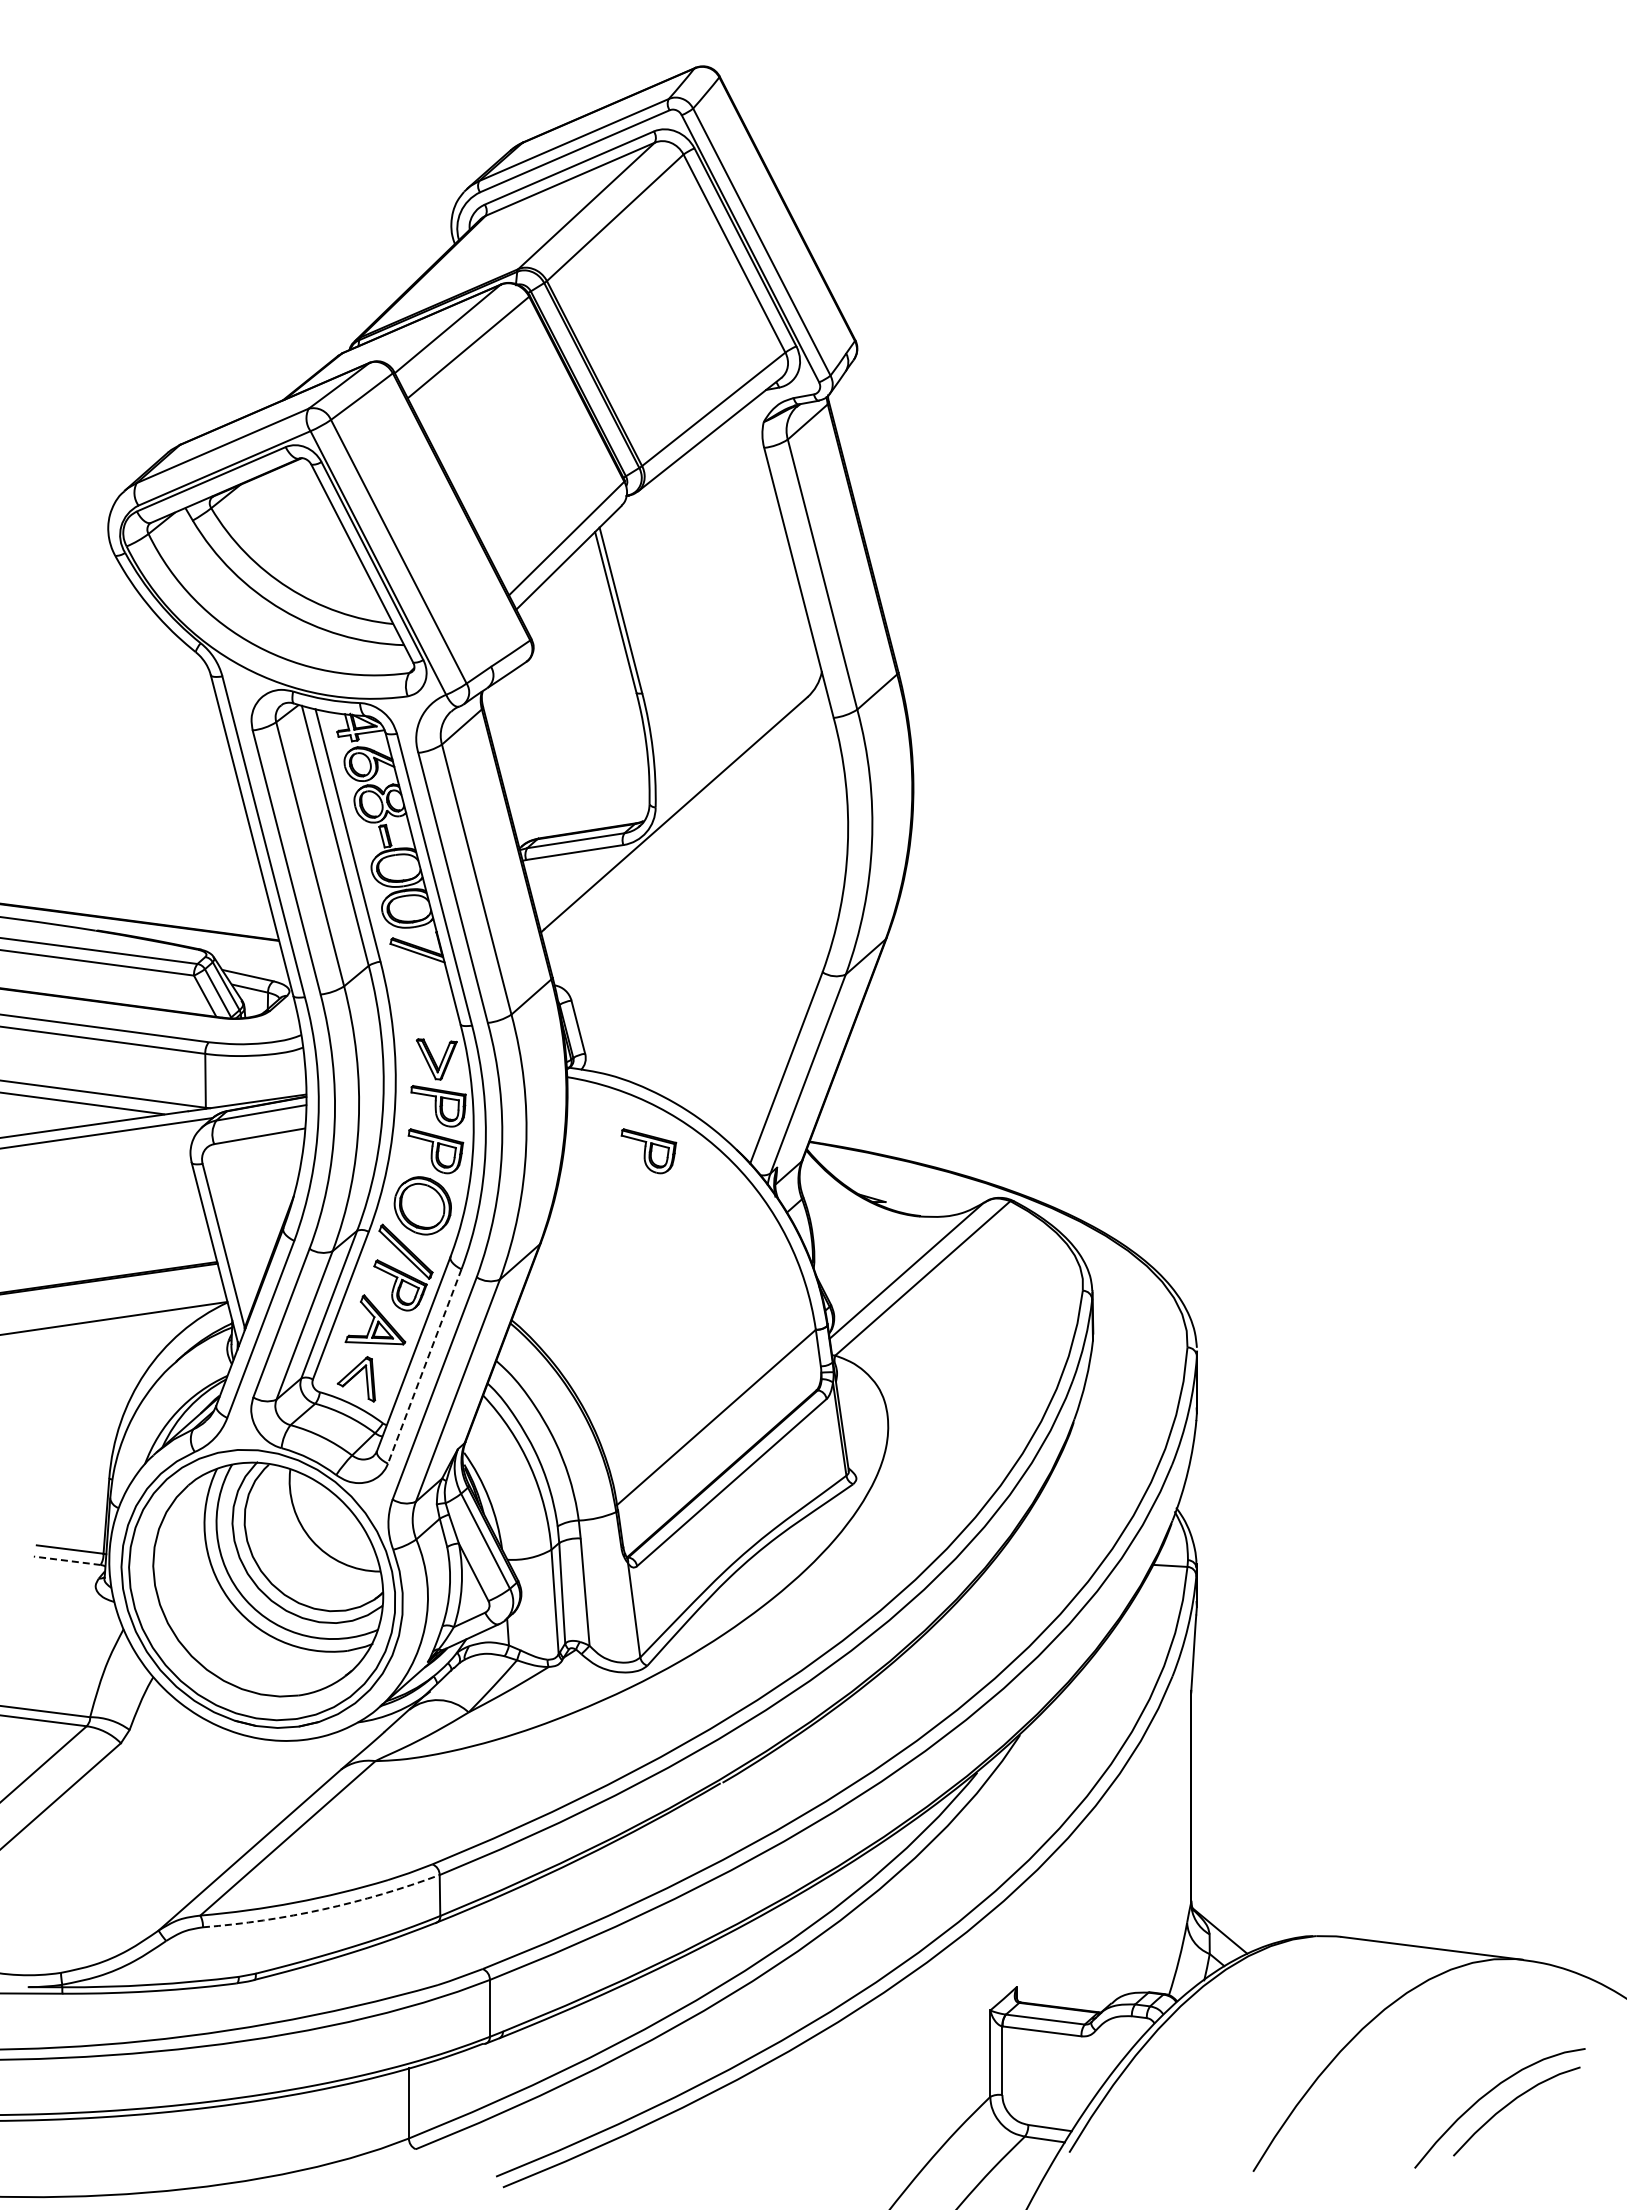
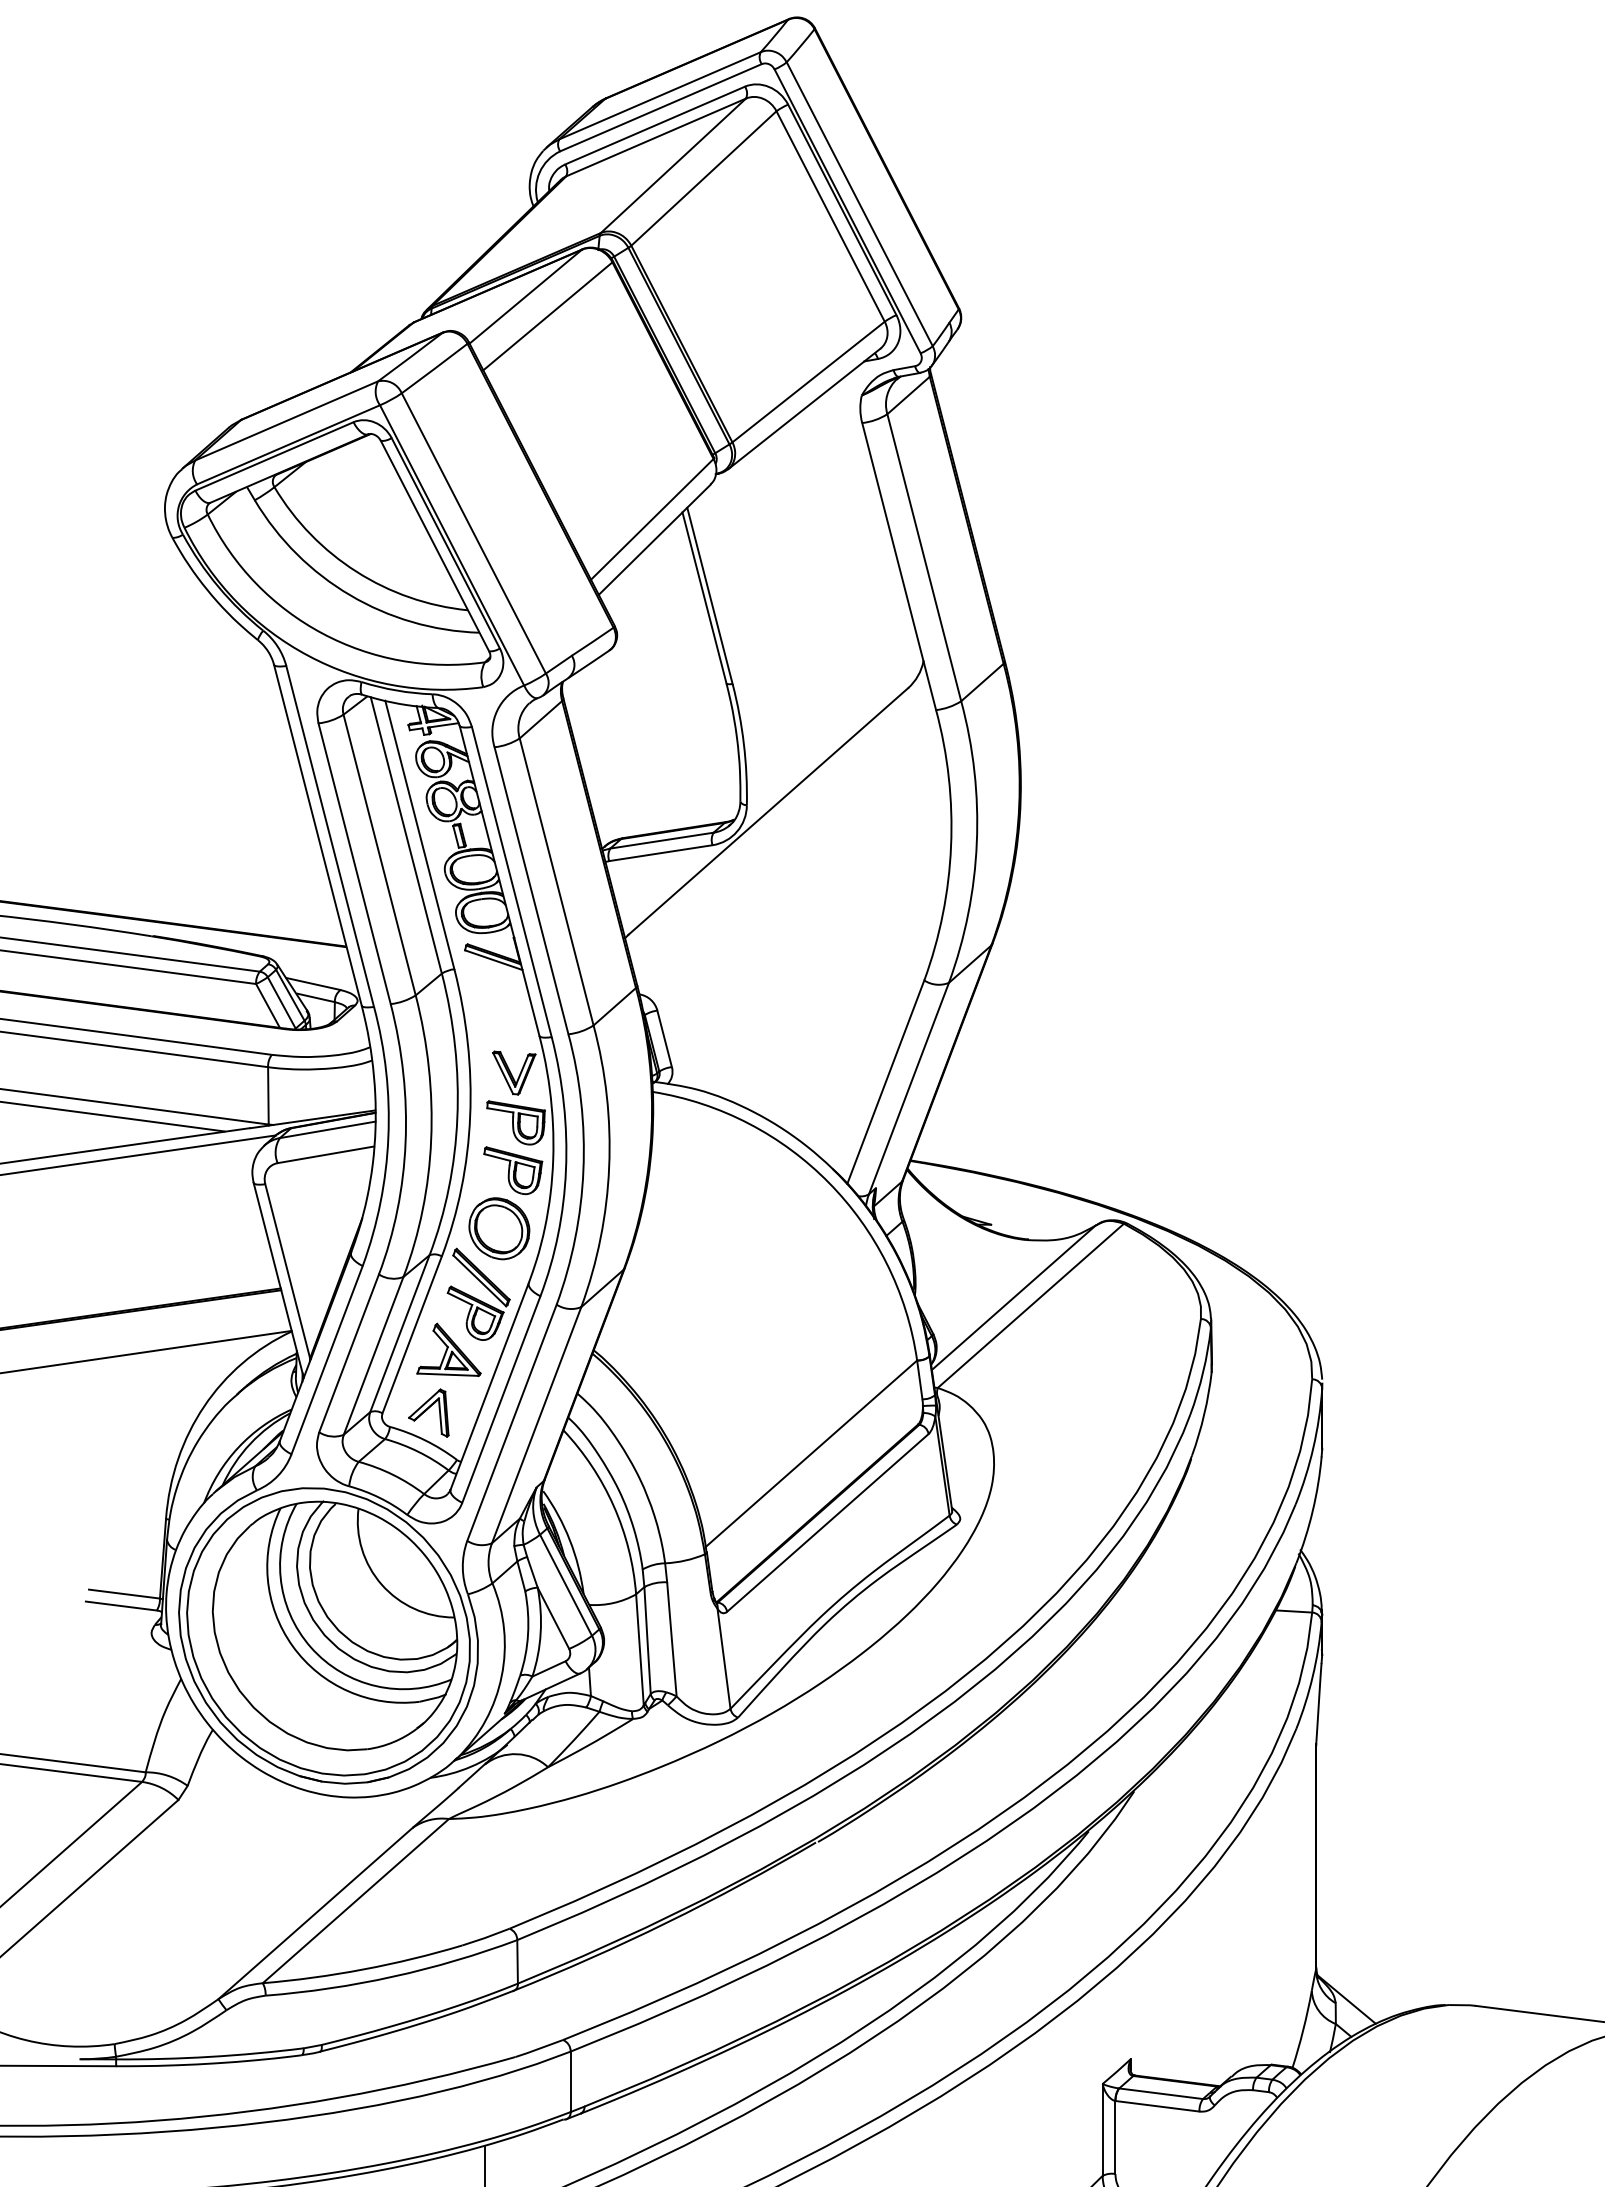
part: (648, 1151) -> (739, 1170), removed
line: (424, 1366) -> (501, 1399), dashed -> solid
line: (67, 1560) -> (121, 1605), dashed -> solid
arc: (323, 1909) -> (393, 1976), dashed -> solid

